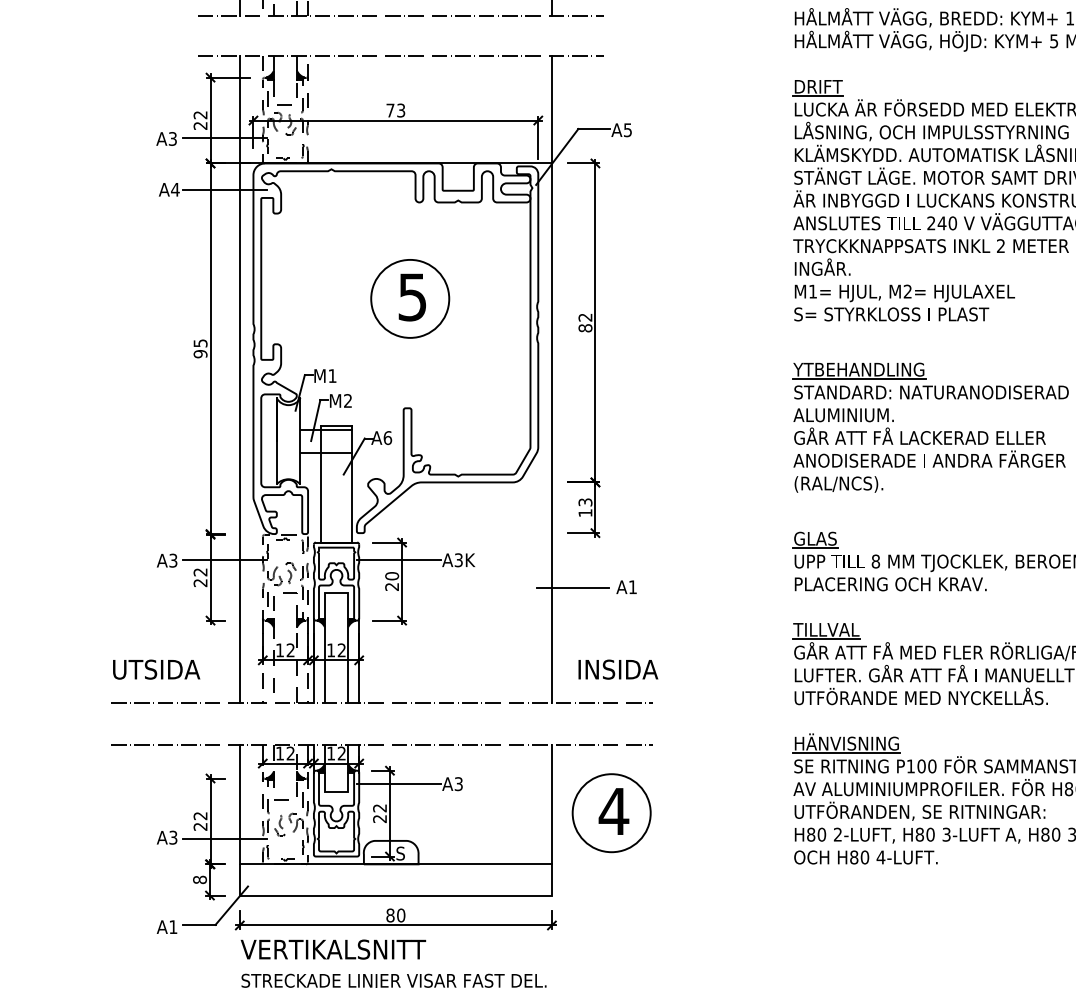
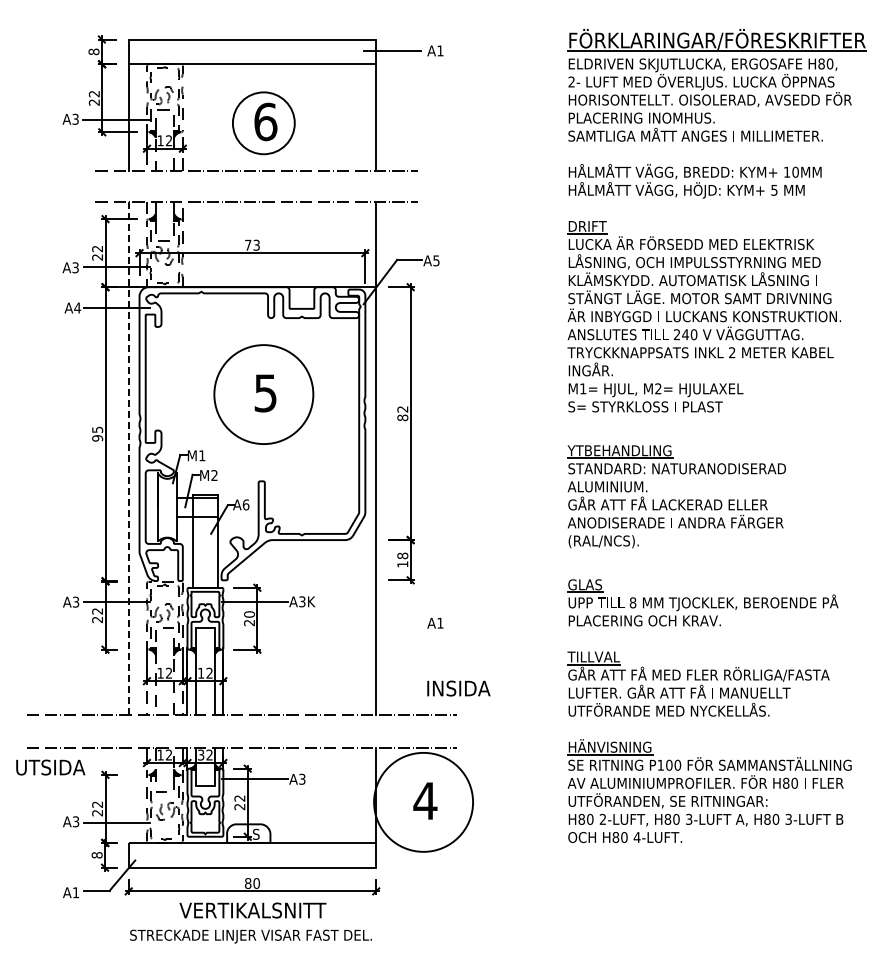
circle: (409, 298) -> (263, 394), size x1.6
line: (239, 379) -> (128, 458), solid -> dashed
text: (585, 501) -> (402, 555), 13 -> 18
line: (572, 587) -> (392, 623), removed
text: (156, 669) -> (50, 767), moved
text: (617, 669) -> (458, 688), moved
text: (331, 752) -> (201, 754), 12 -> 32
line: (239, 804) -> (128, 795), removed
circle: (611, 813) -> (423, 802), size x1.6
text: (332, 949) -> (252, 910), moved

